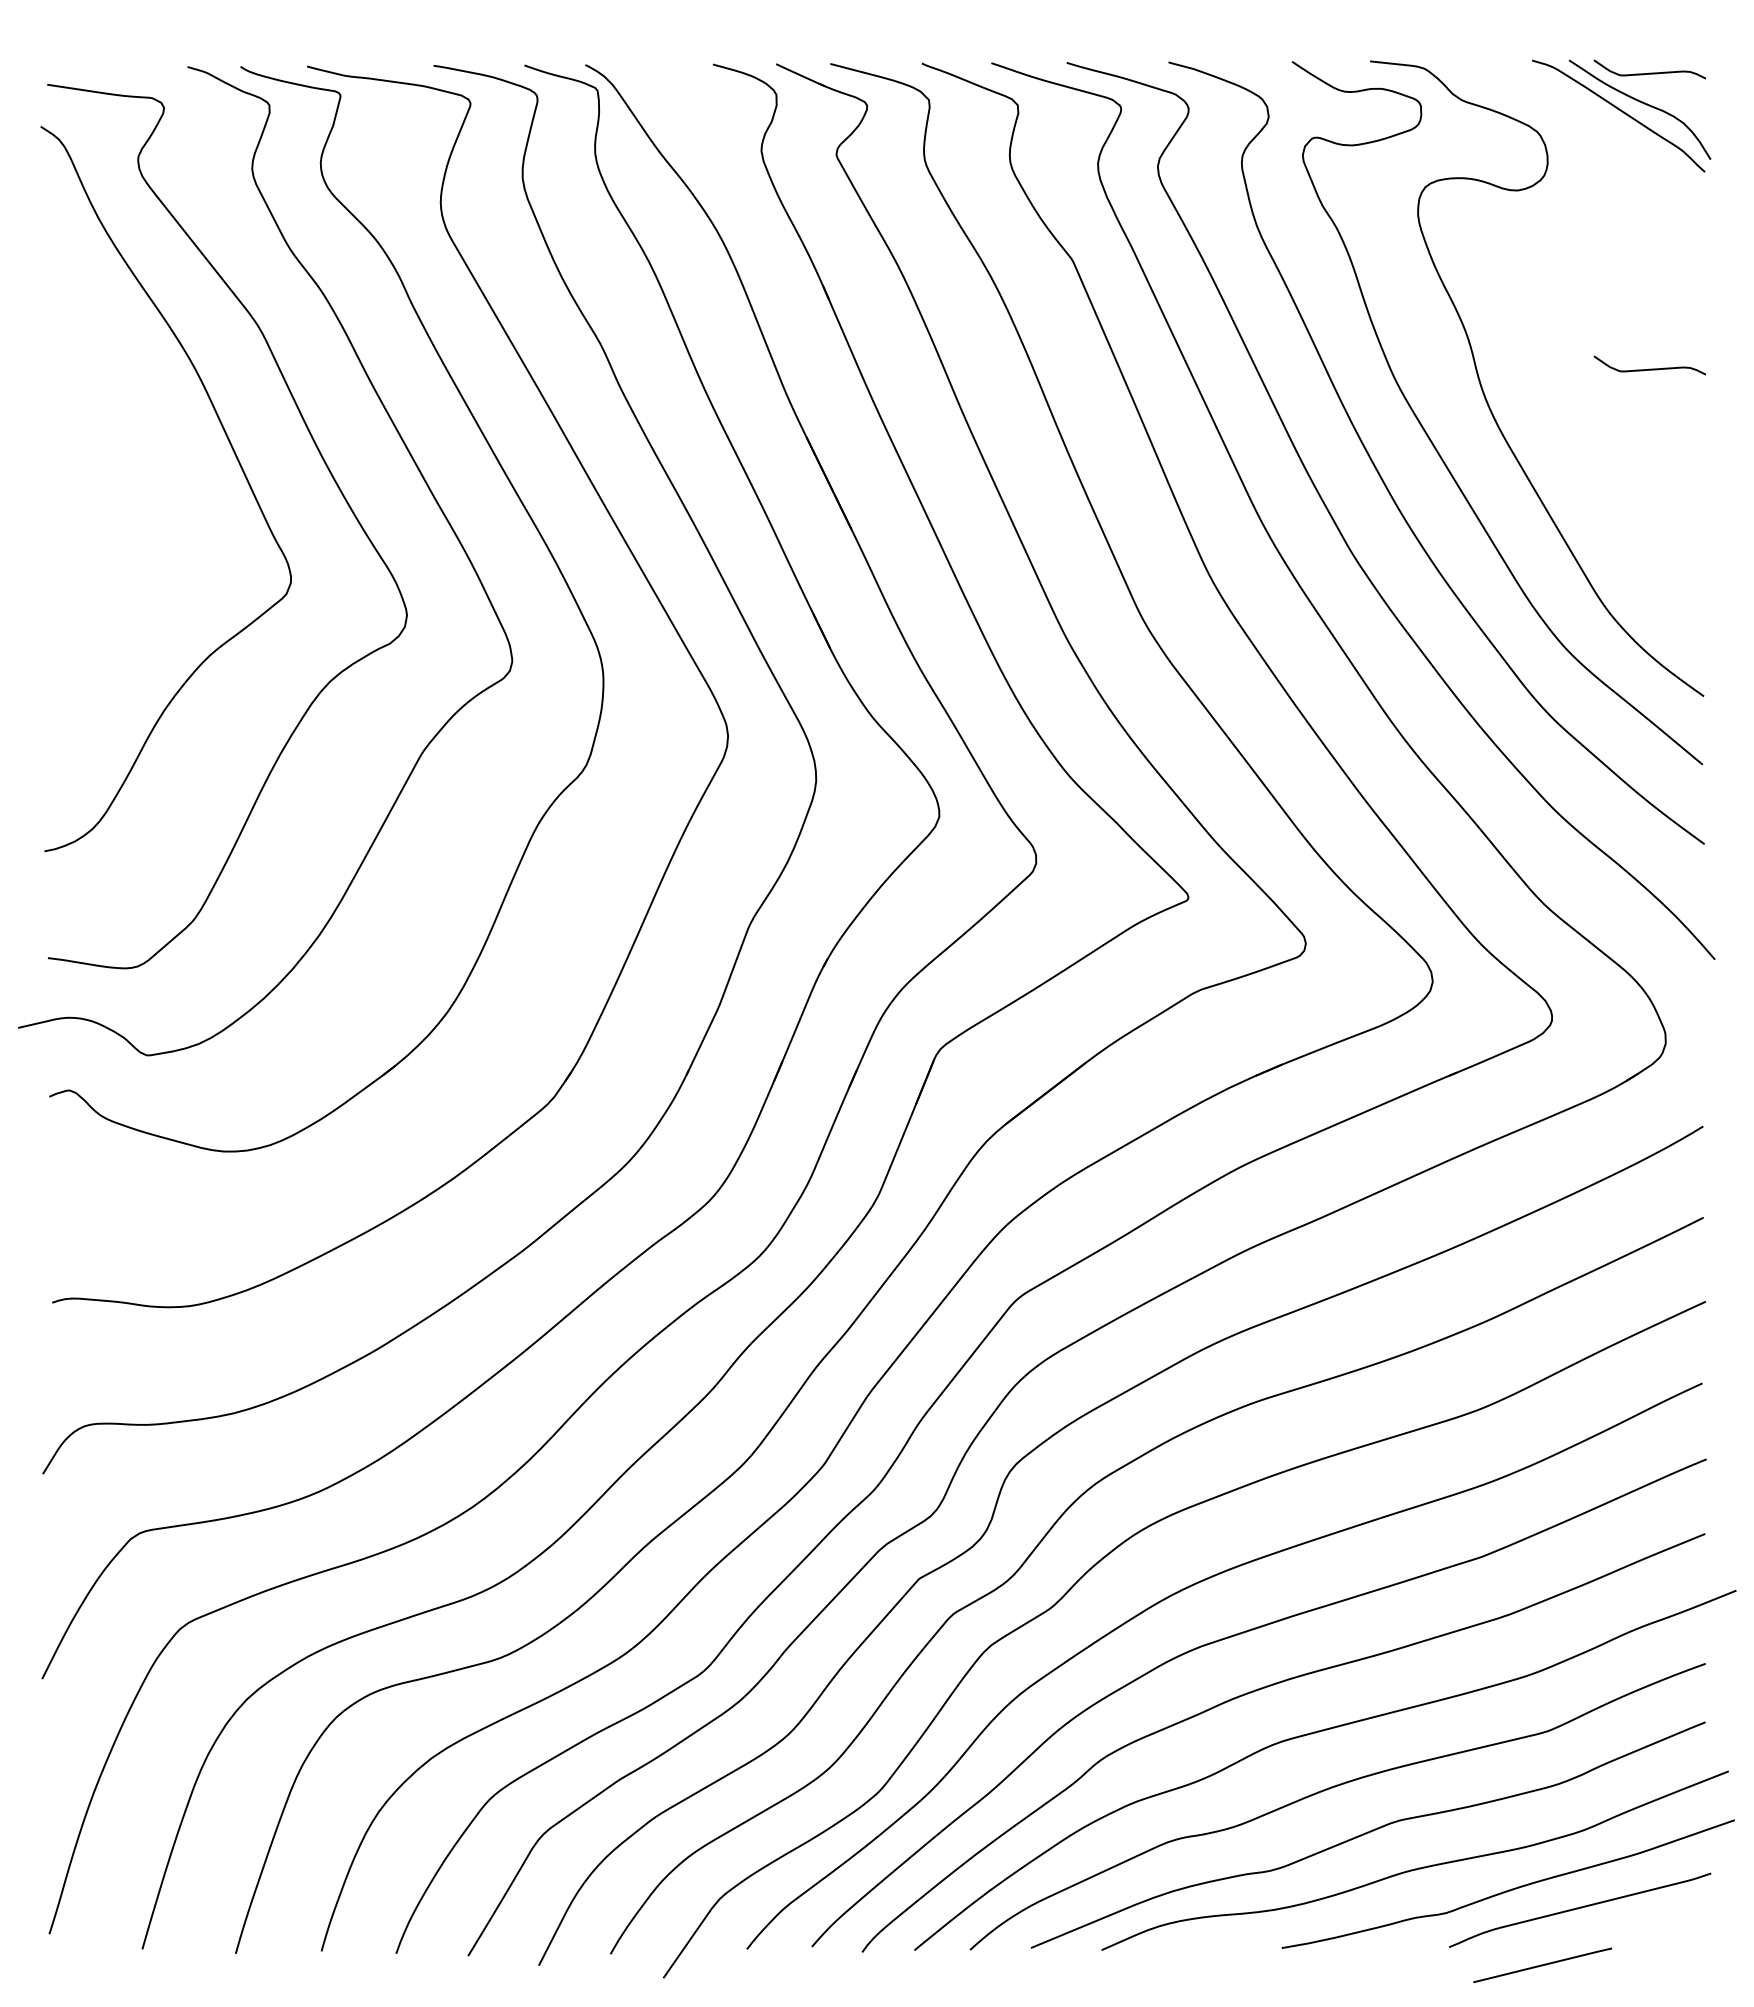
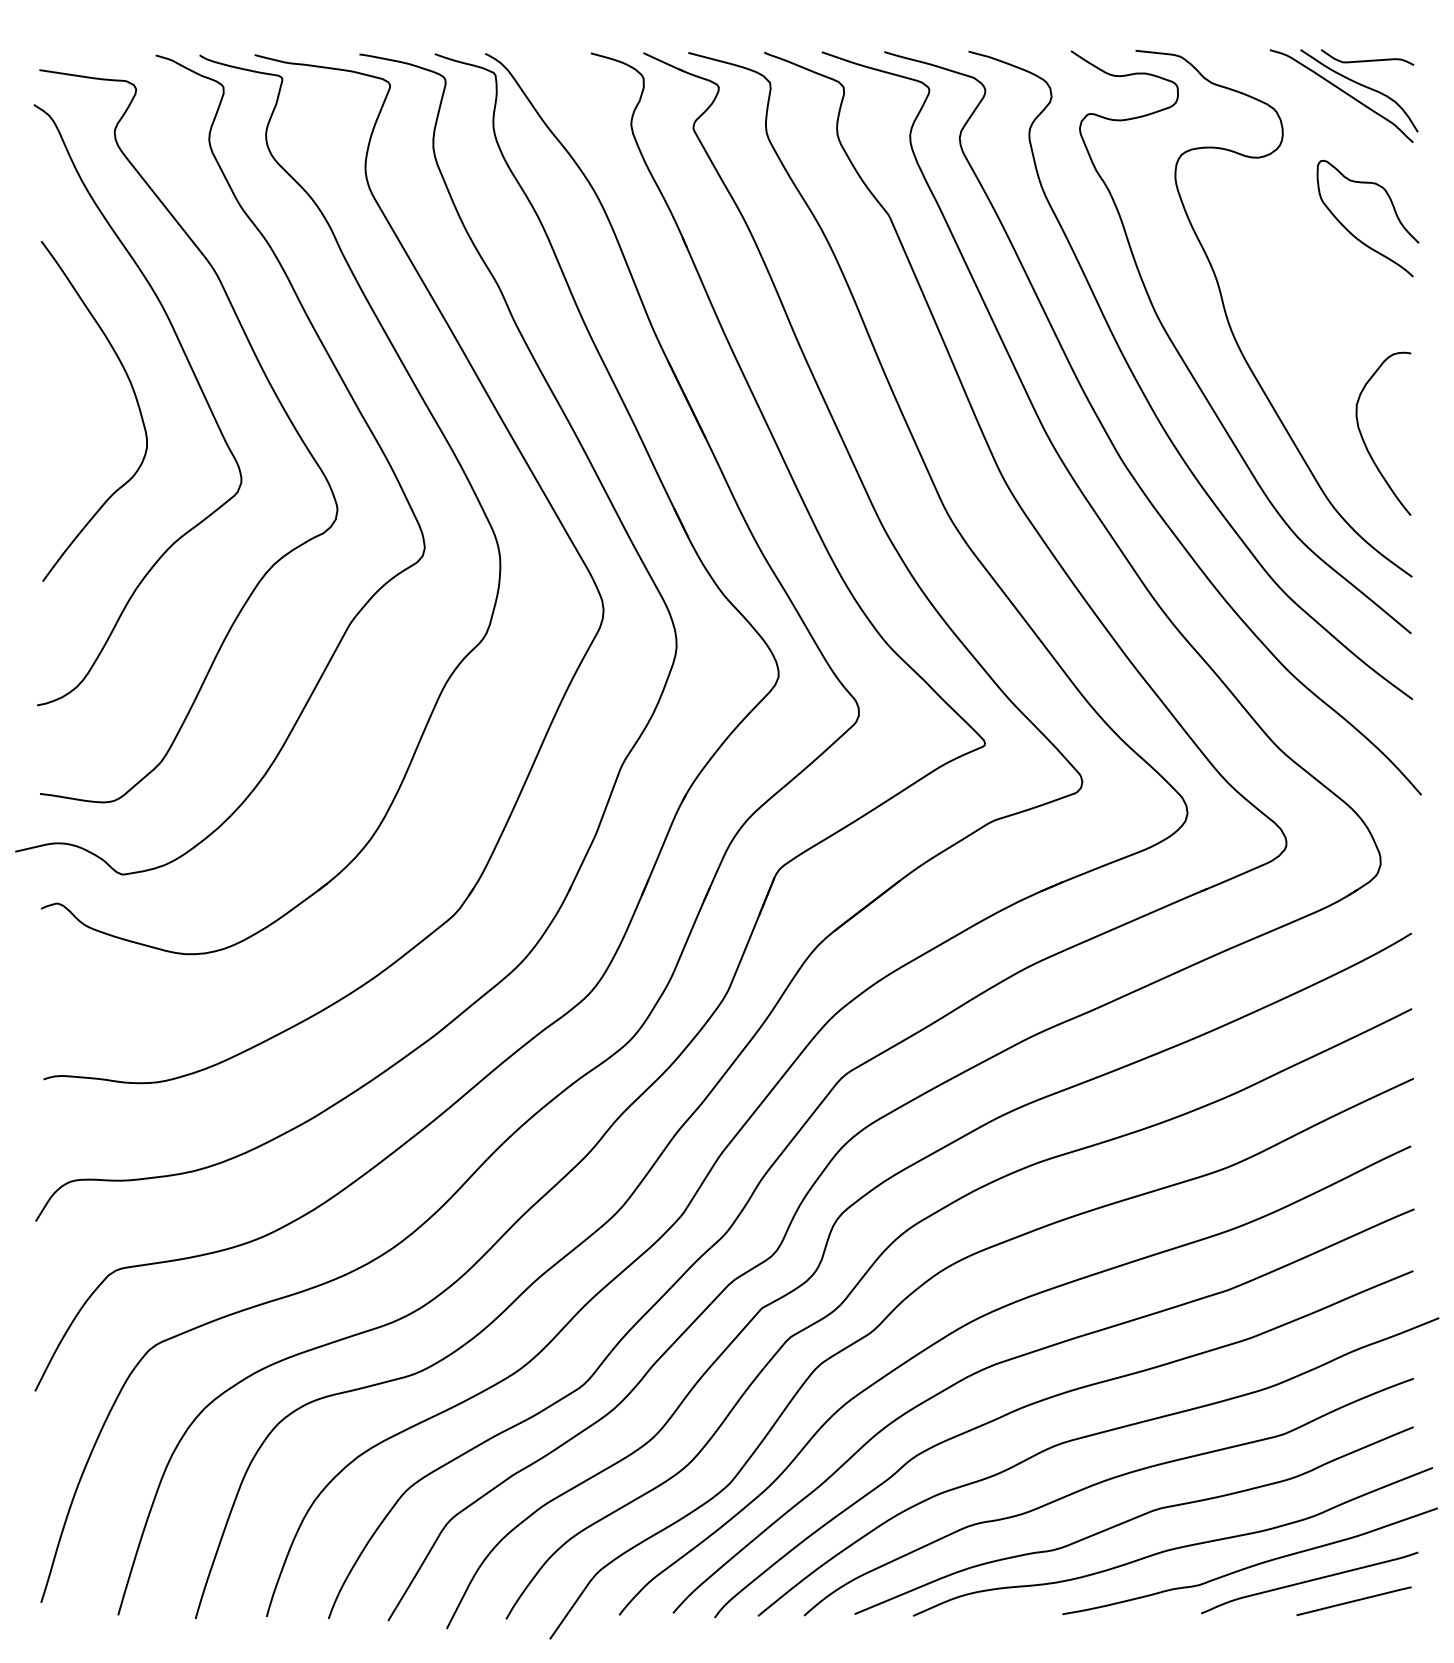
curve: (1631, 281) -> (1352, 233), added
curve: (1649, 368) -> (1367, 305), removed
curve: (163, 482) -> (135, 399), added
curve: (1647, 534) -> (1365, 442), added
line: (1542, 1965) -> (1353, 1601), moved

